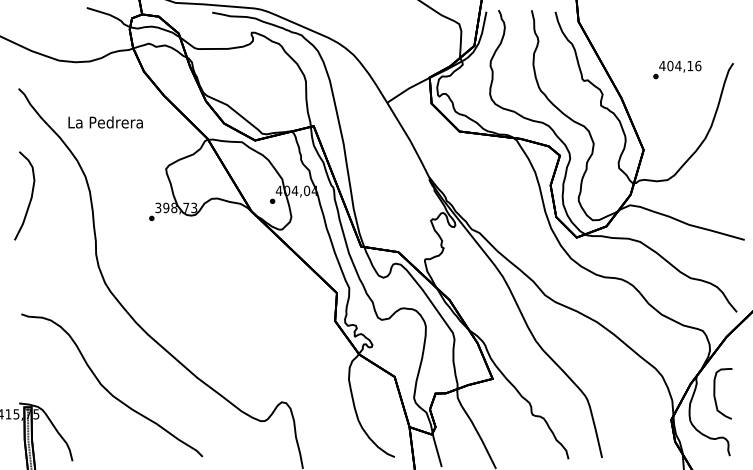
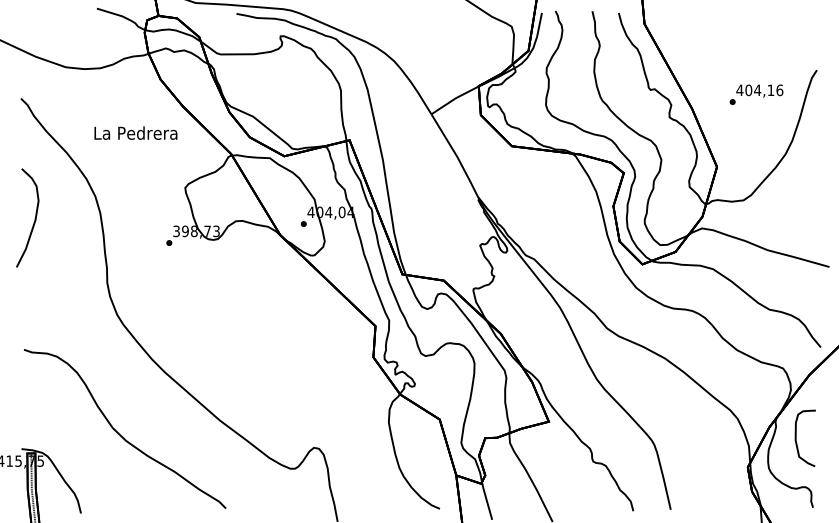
text: (677, 69) -> (756, 94), moved
text: (105, 121) -> (135, 132), moved

